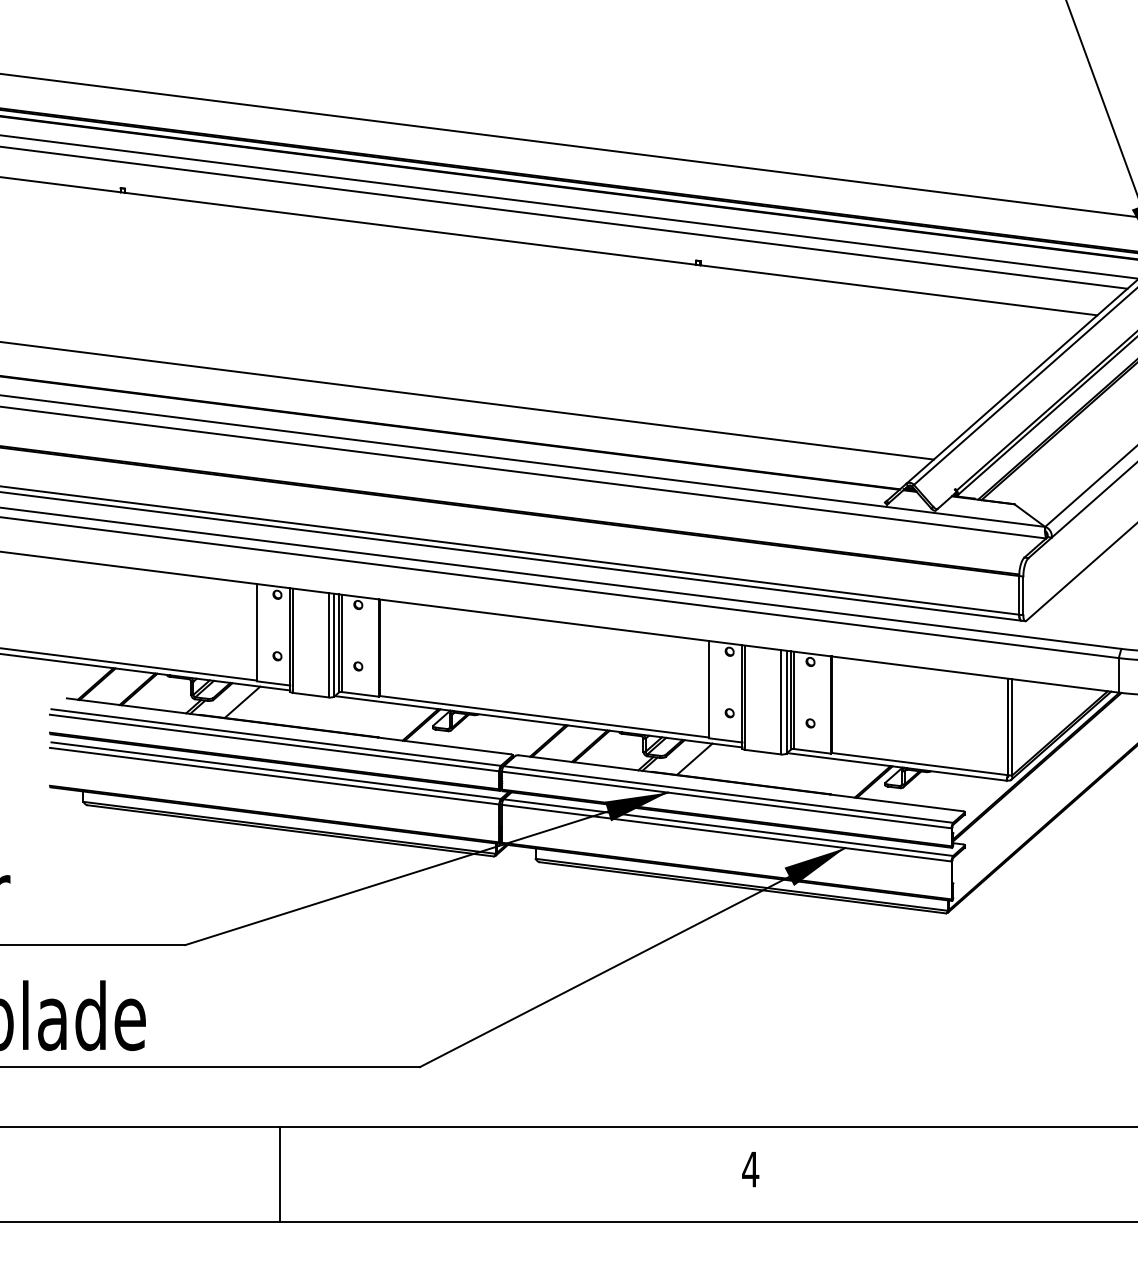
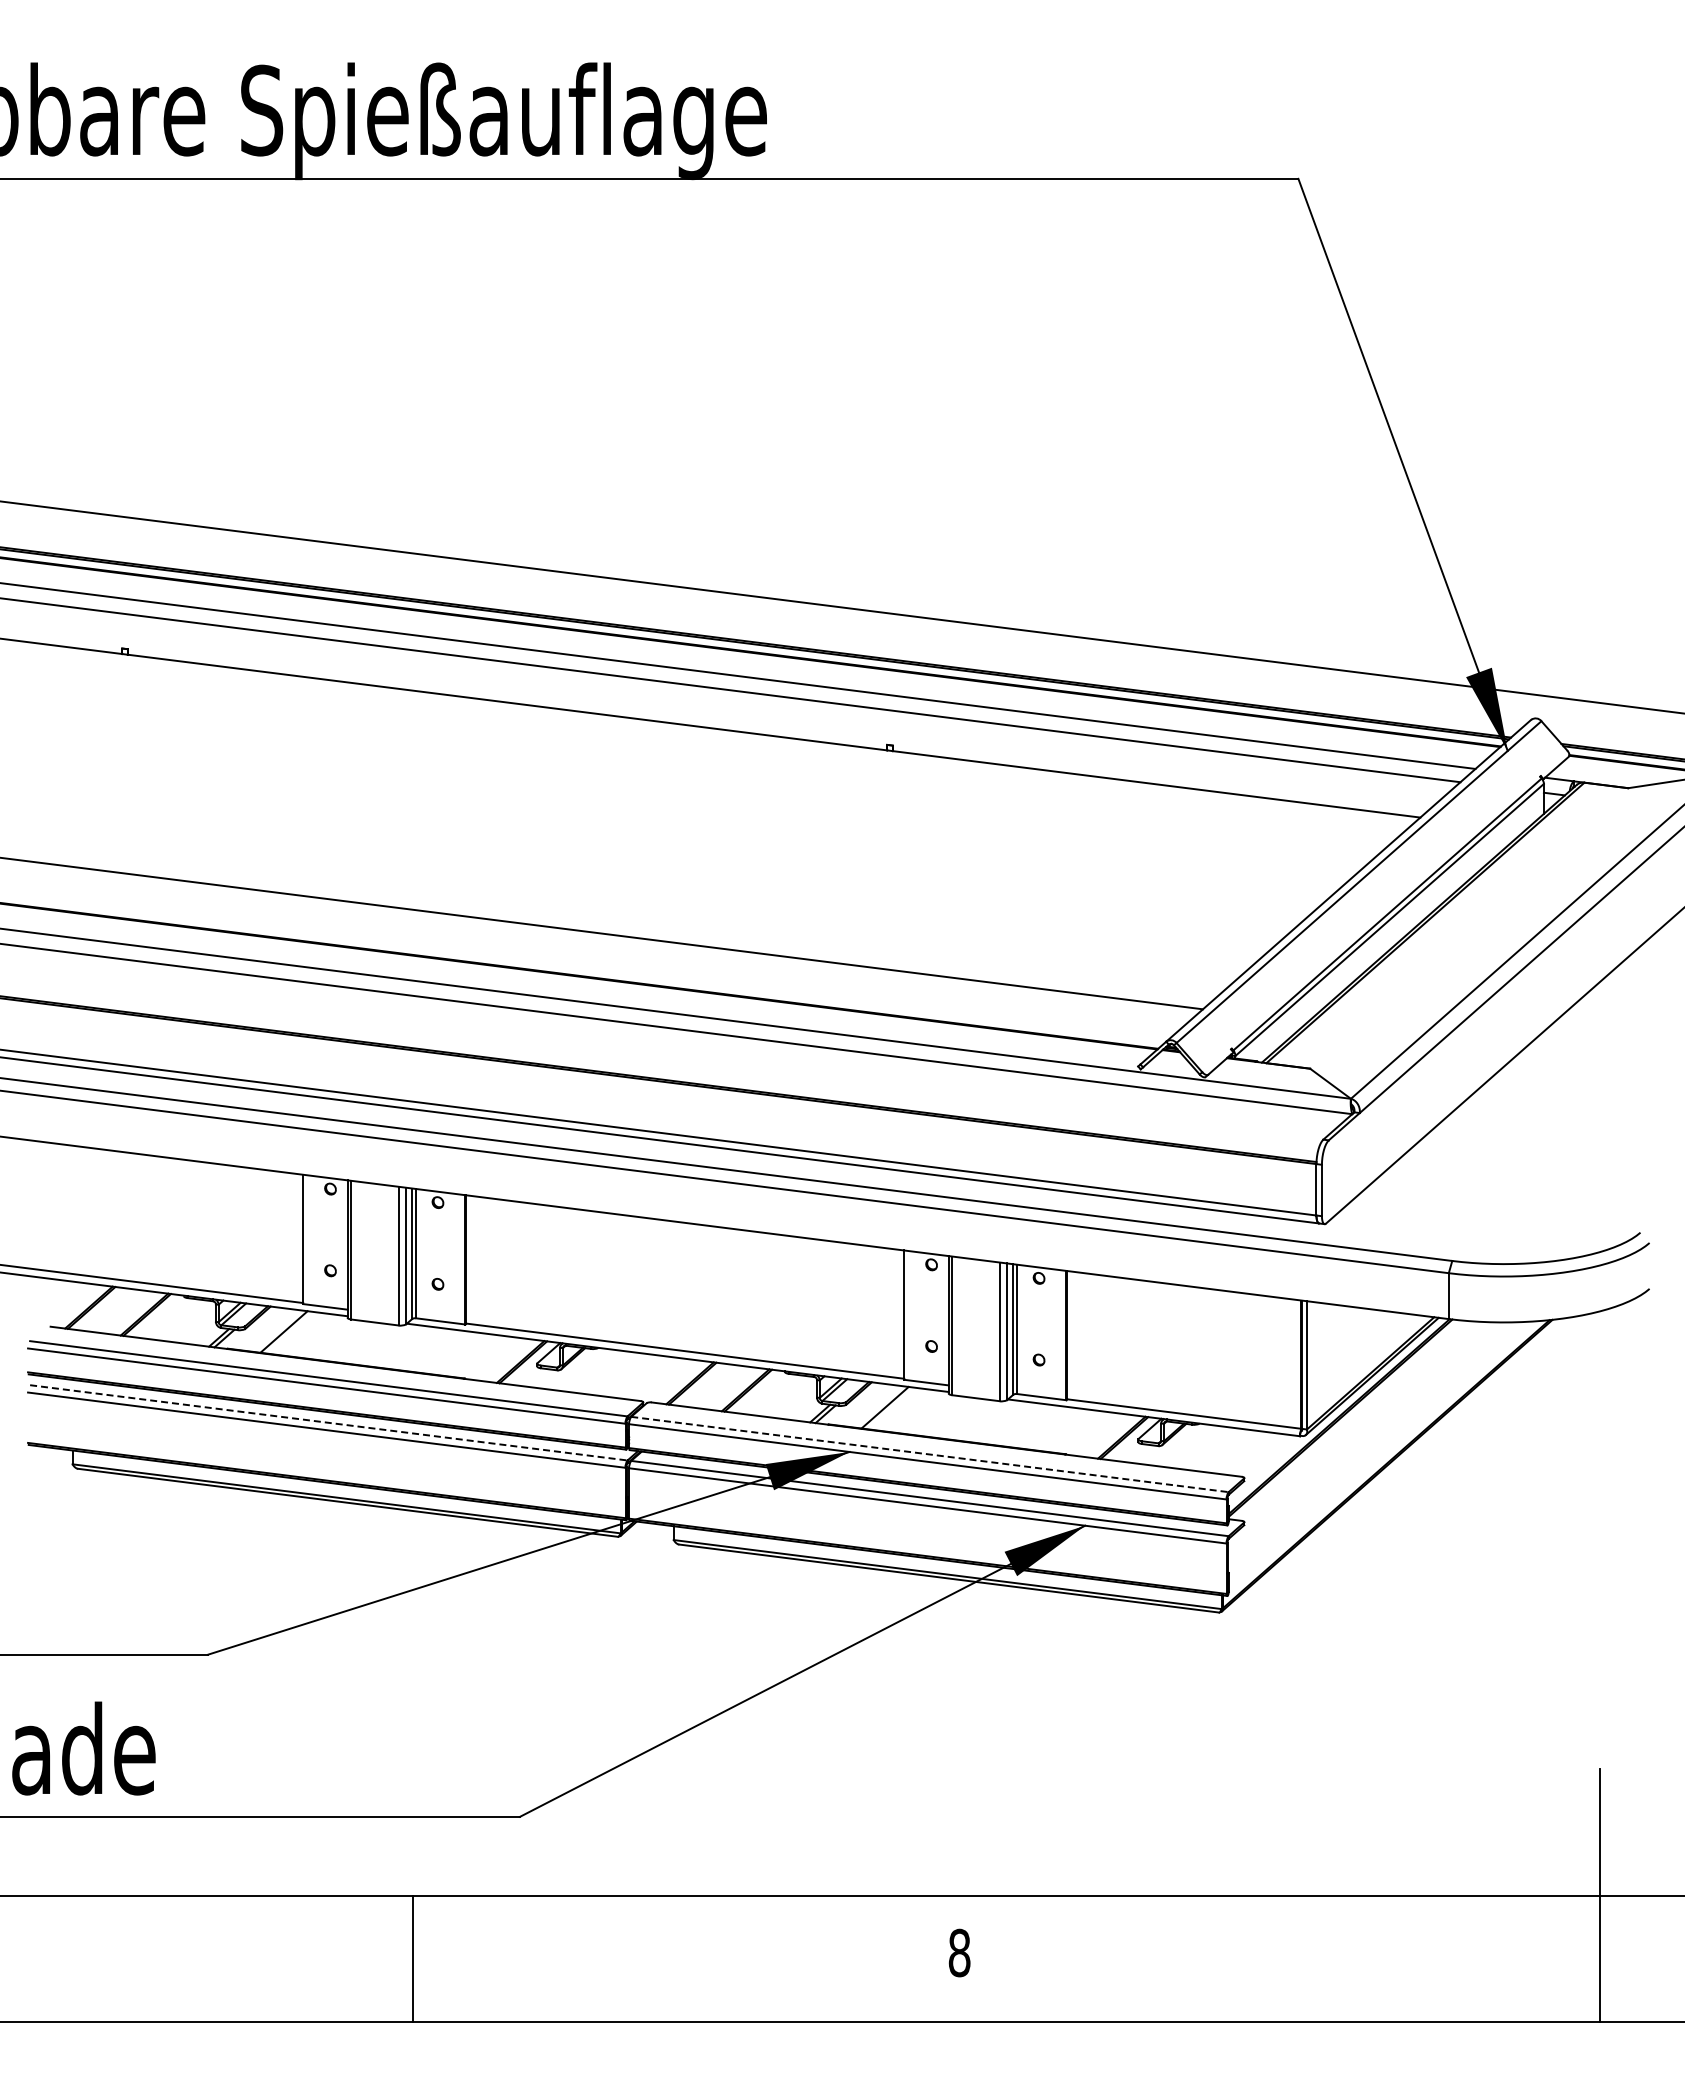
line: (276, 770) -> (329, 1422), solid -> dashed
line: (728, 794) -> (930, 1454), solid -> dashed
text: (750, 1169) -> (959, 1952), 4 -> 8
line: (280, 1173) -> (413, 1958), moved

